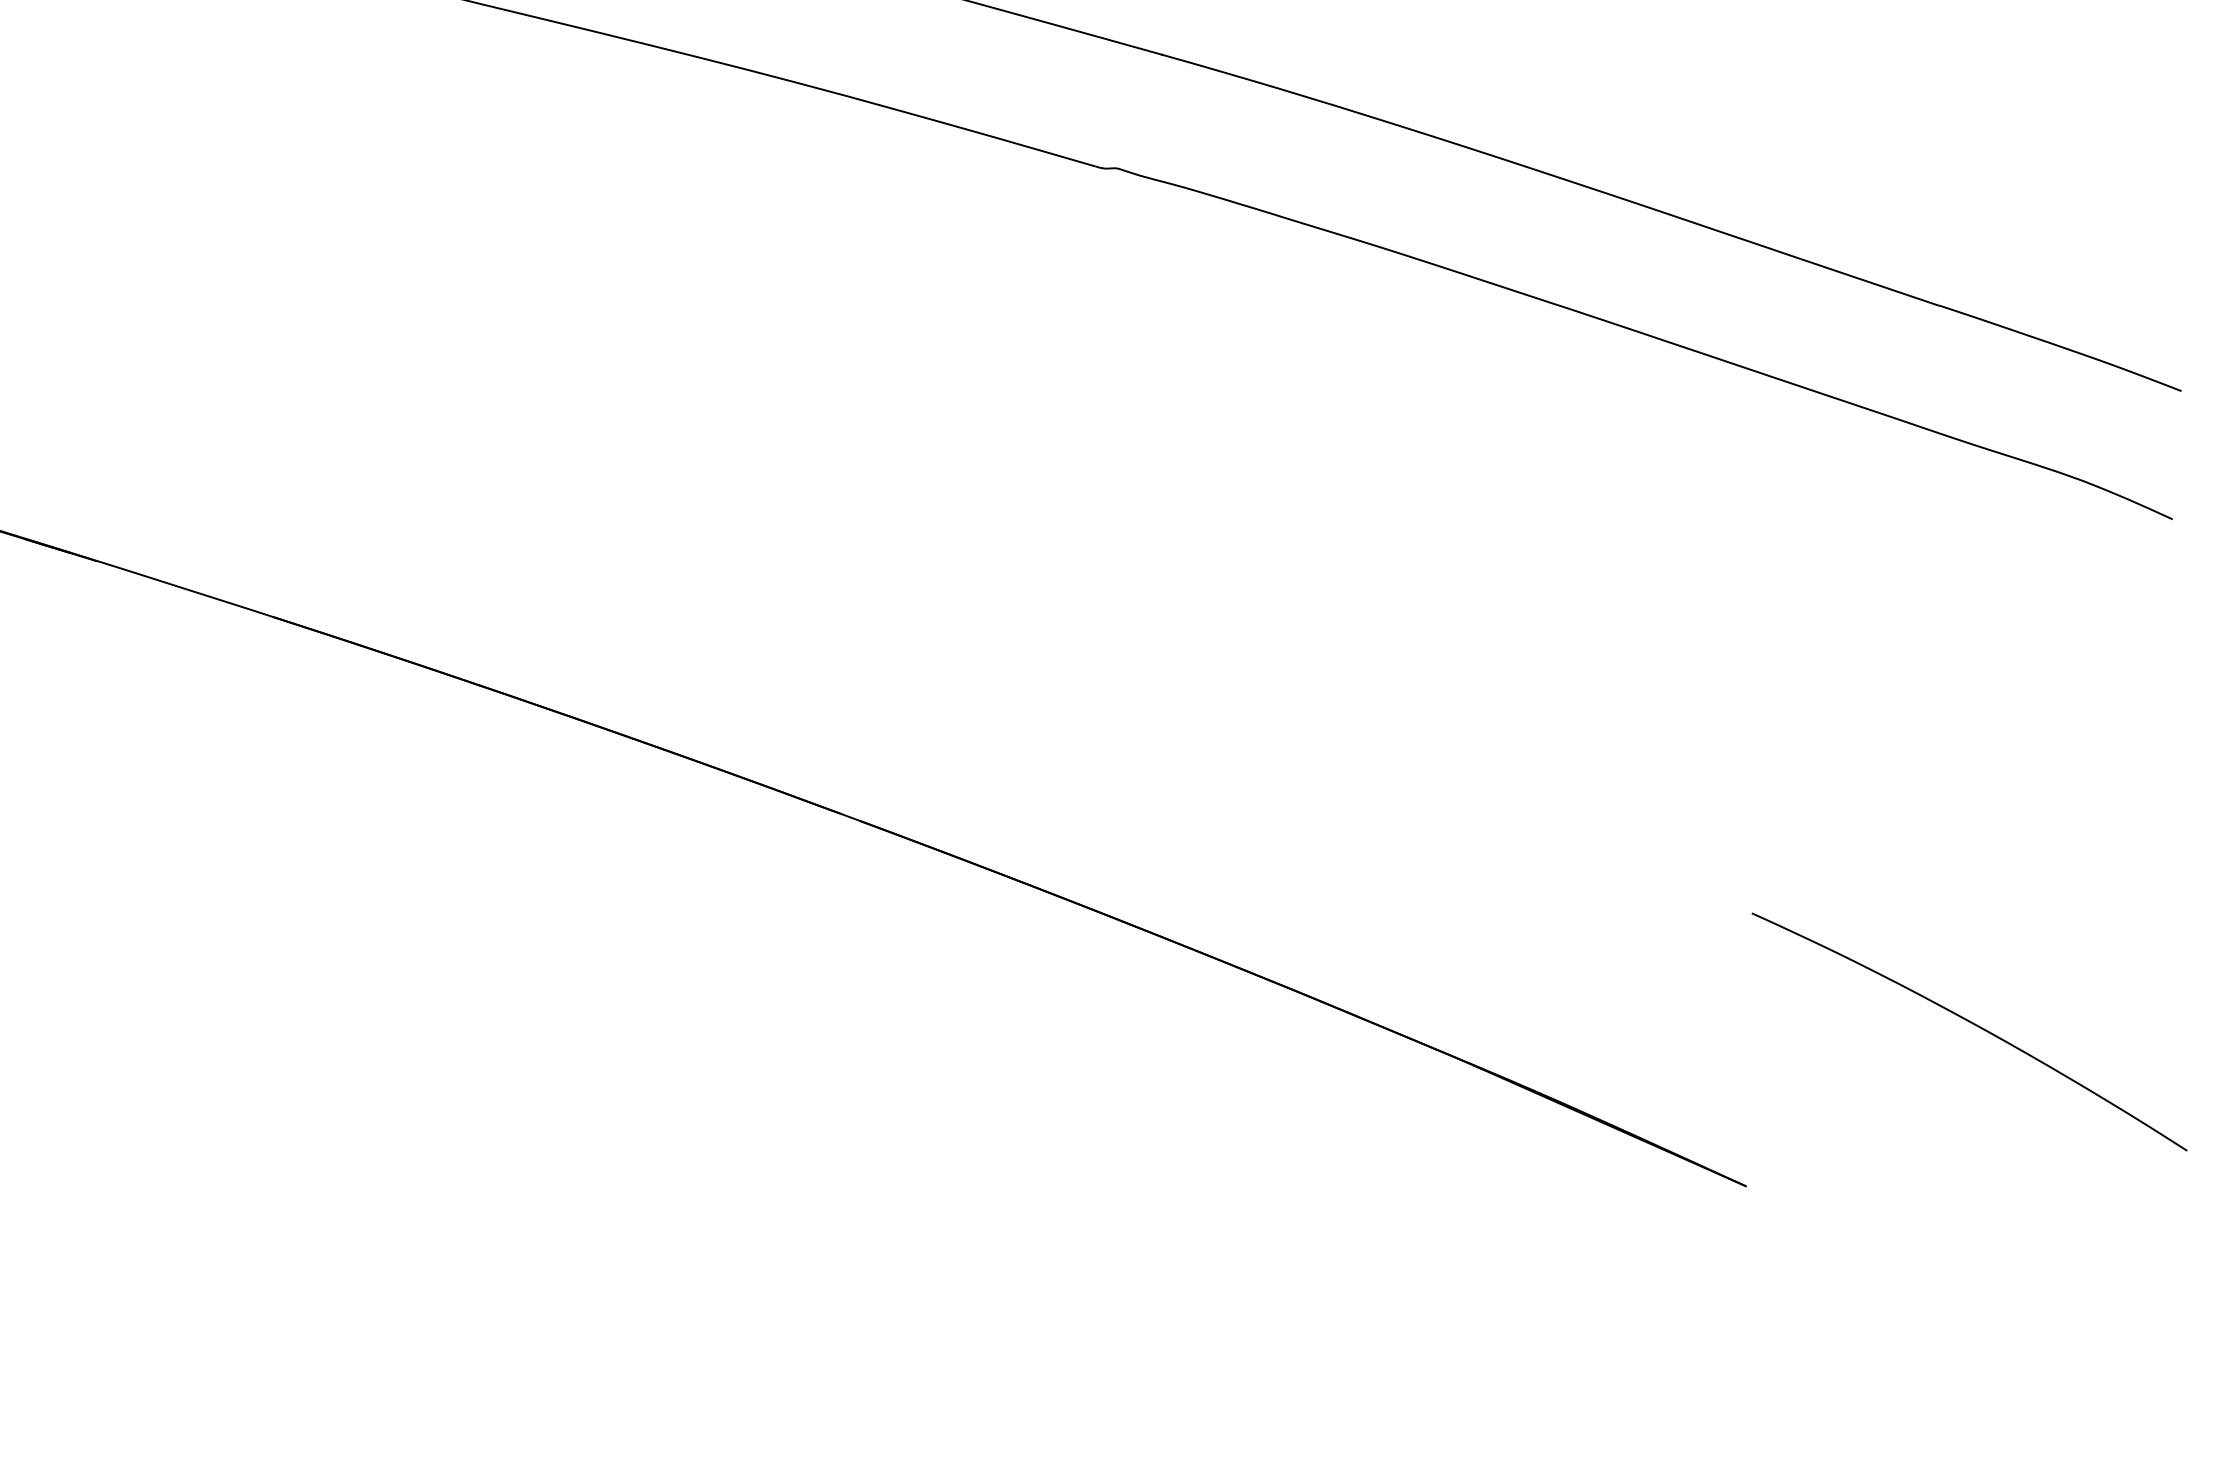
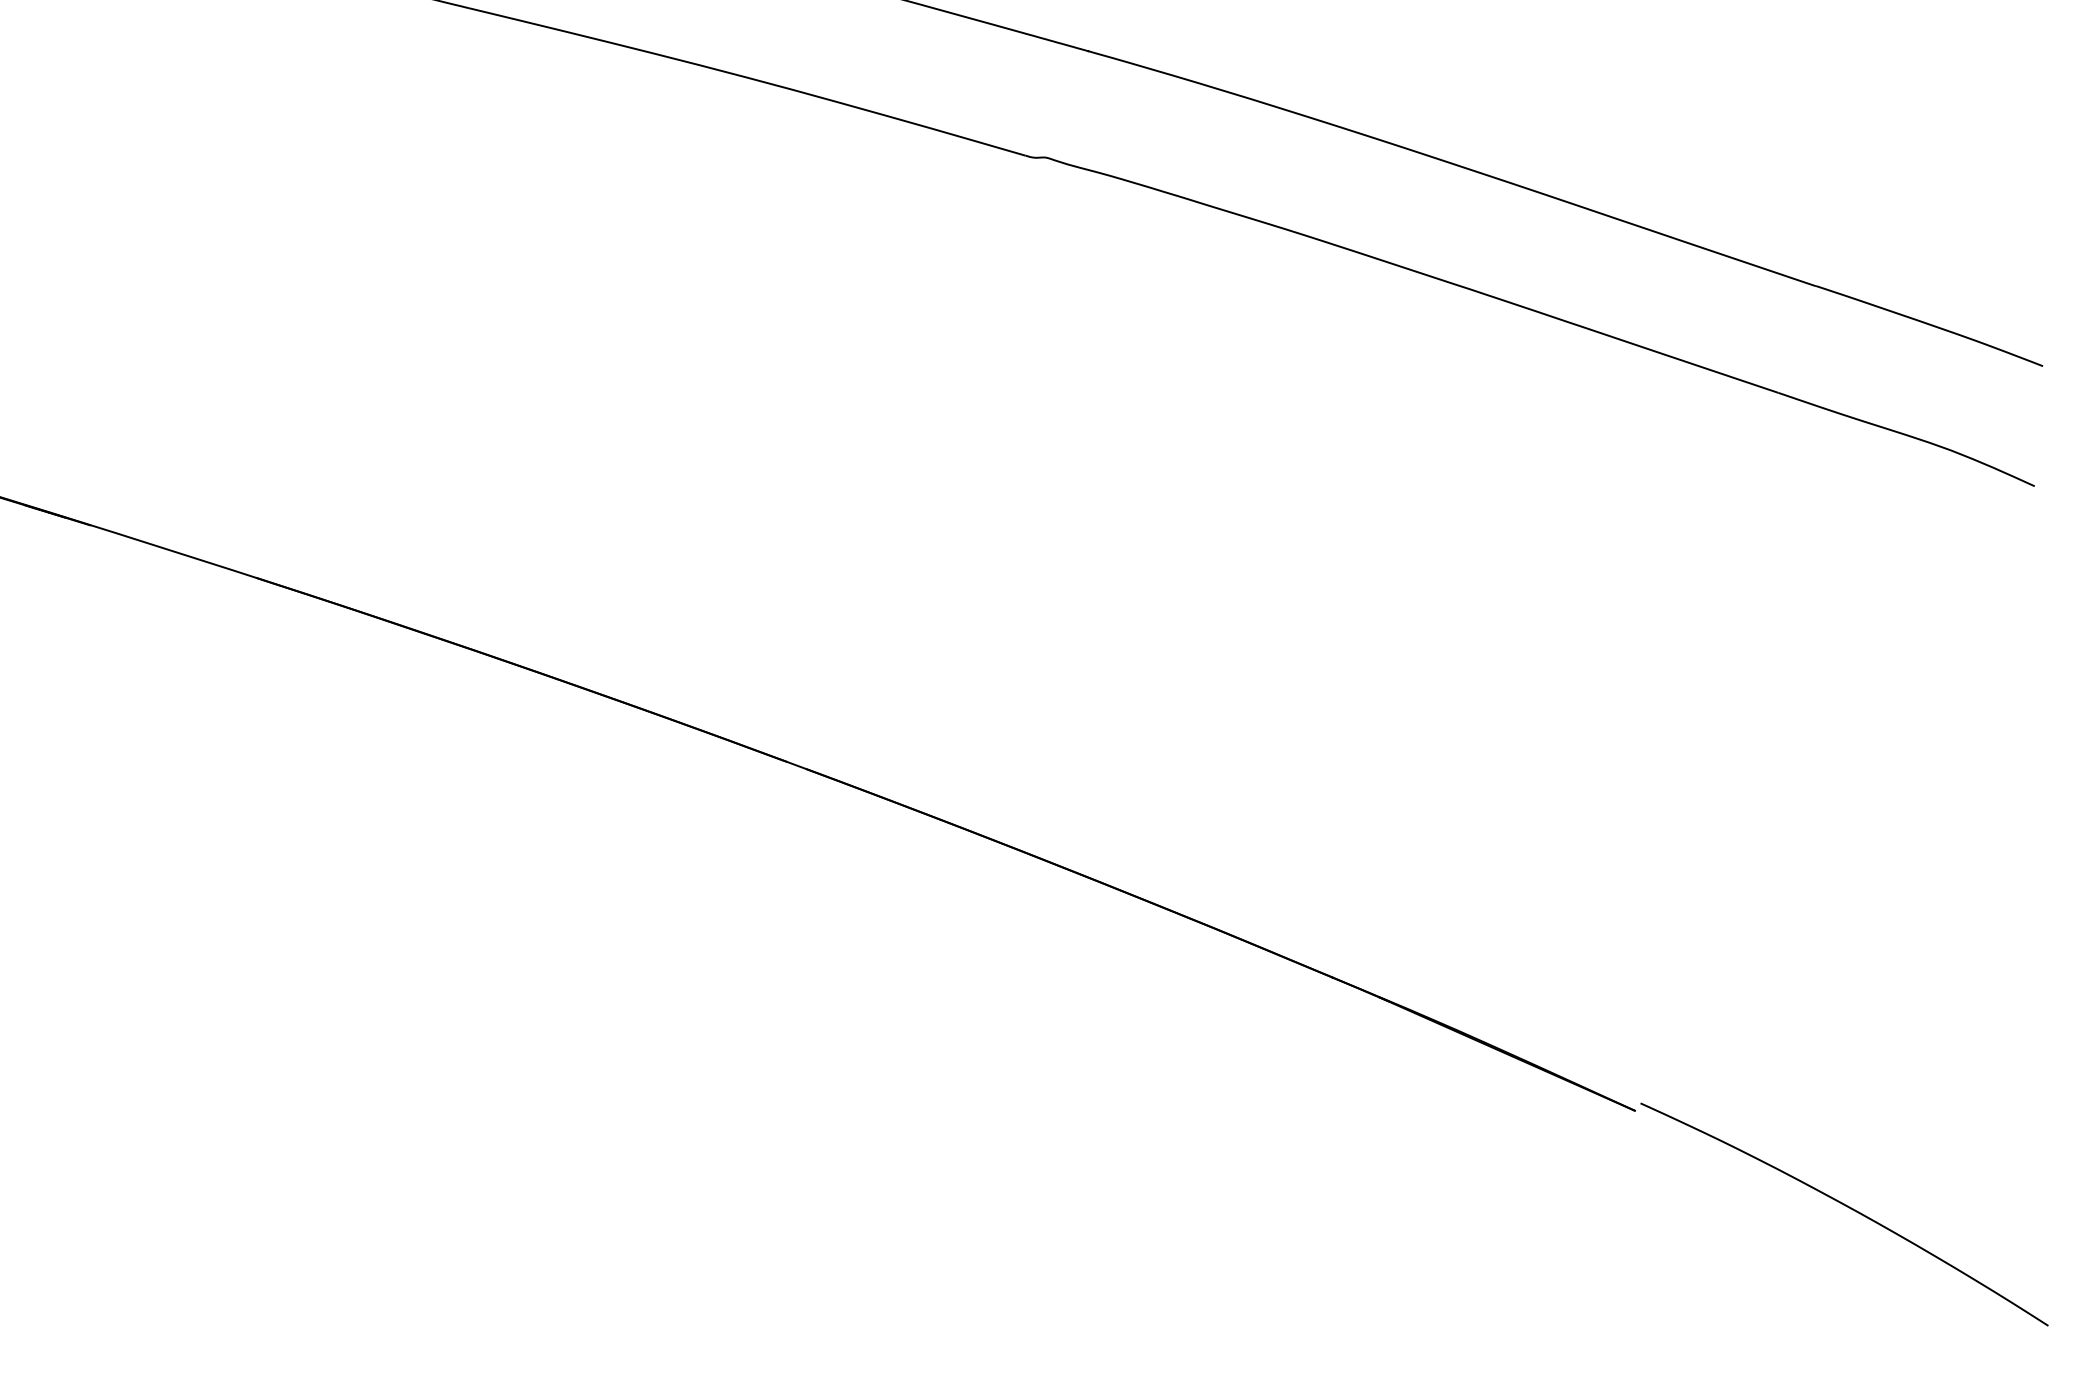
curve: (1972, 1024) -> (1847, 1207), moved

